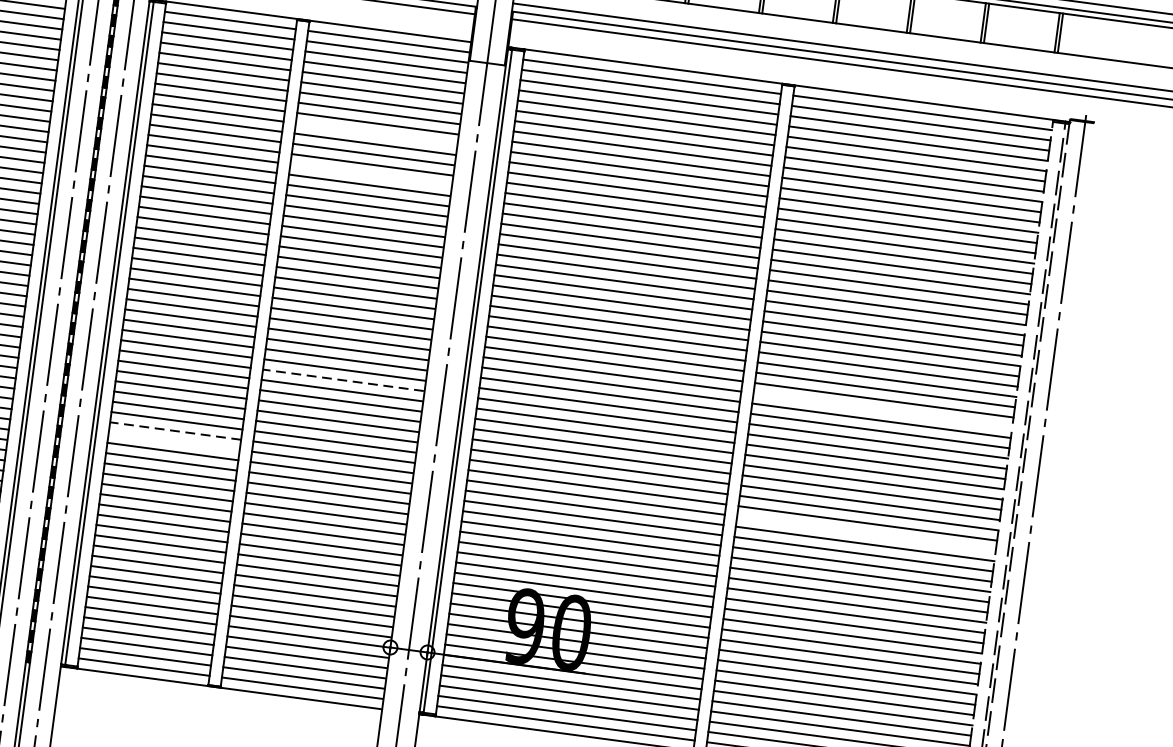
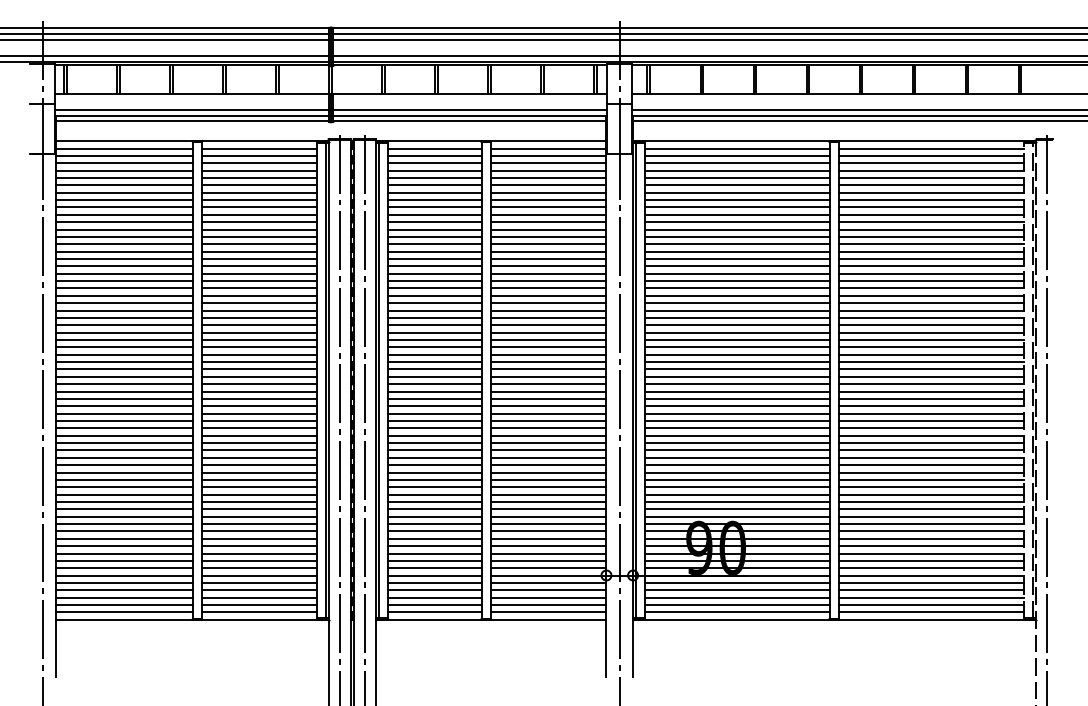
line: (375, 133) -> (547, 214), added
line: (369, 175) -> (547, 244), added
line: (343, 380) -> (548, 391), dashed -> solid
line: (883, 411) -> (931, 362), added
line: (175, 431) -> (434, 443), dashed -> solid
line: (174, 441) -> (434, 450), added
line: (866, 533) -> (931, 450), added

